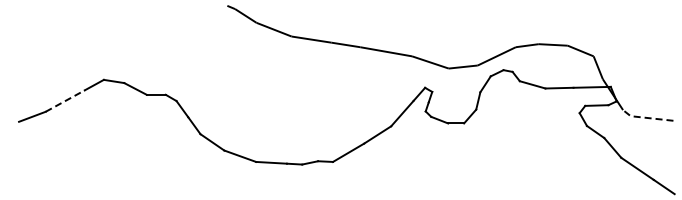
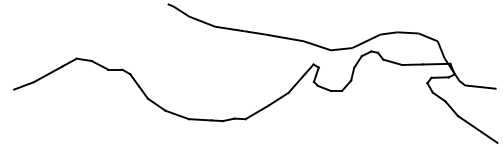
line: (65, 100) -> (48, 73), dashed -> solid
line: (646, 117) -> (476, 86), dashed -> solid

